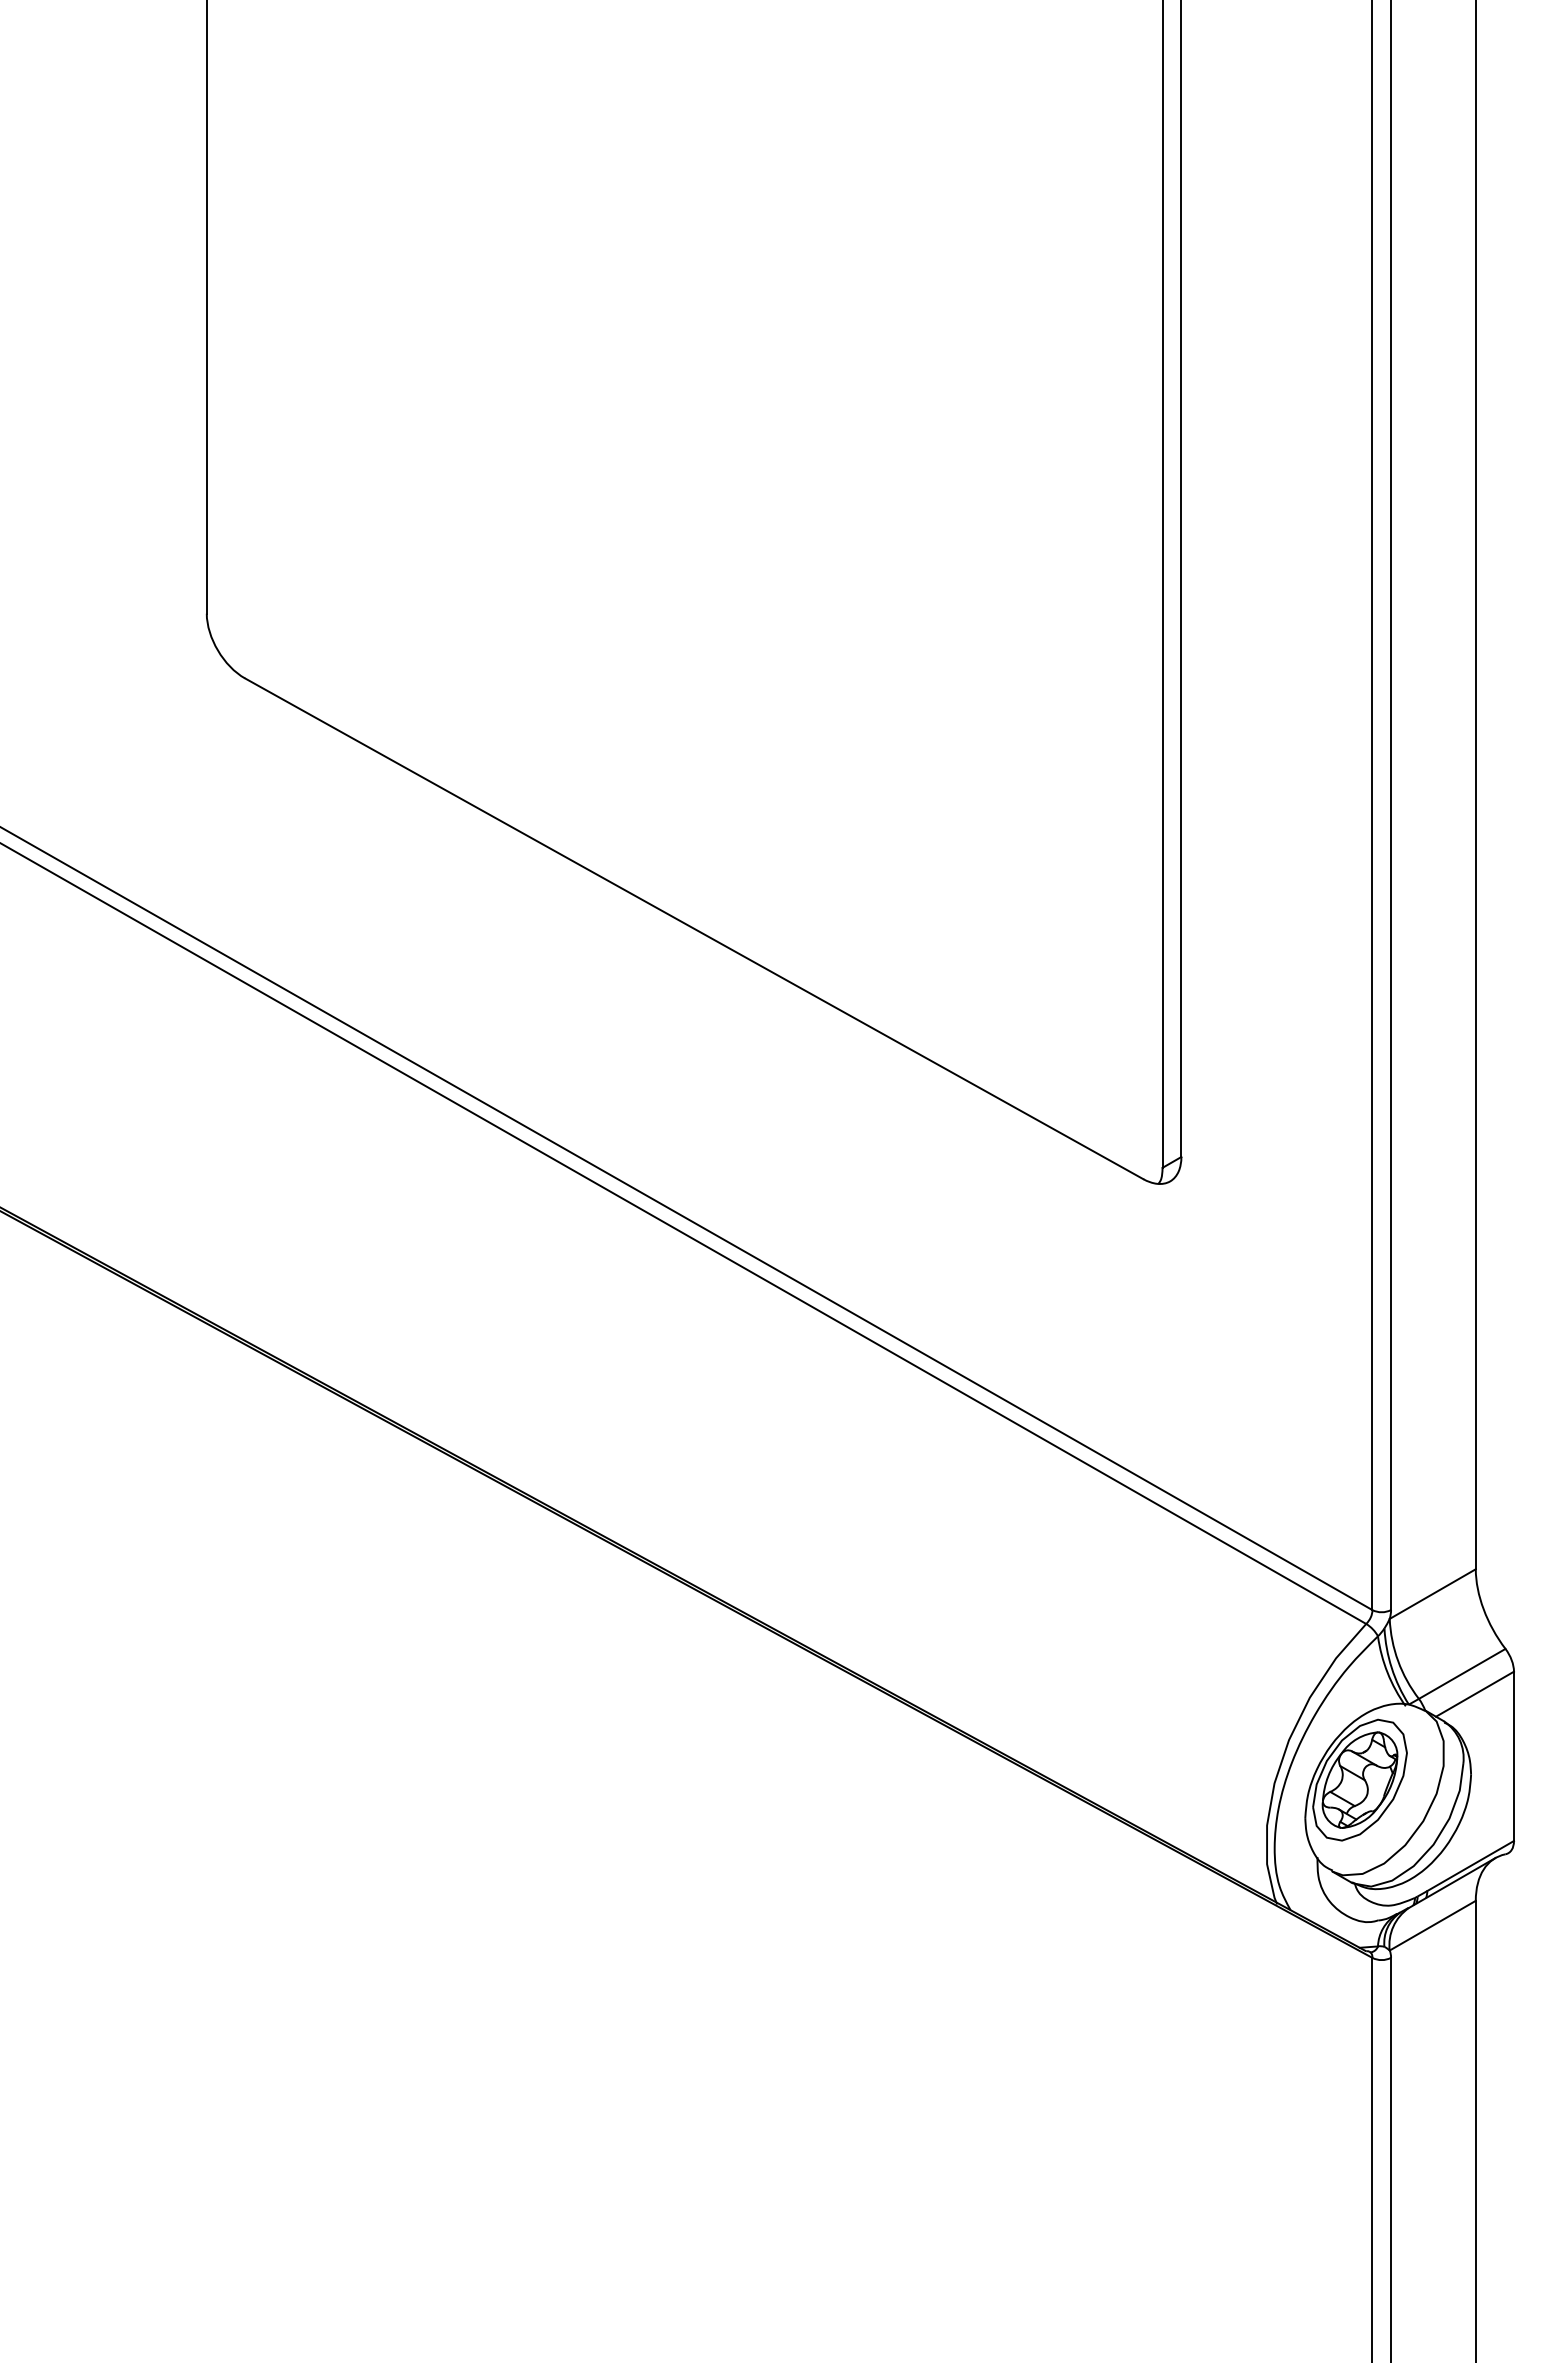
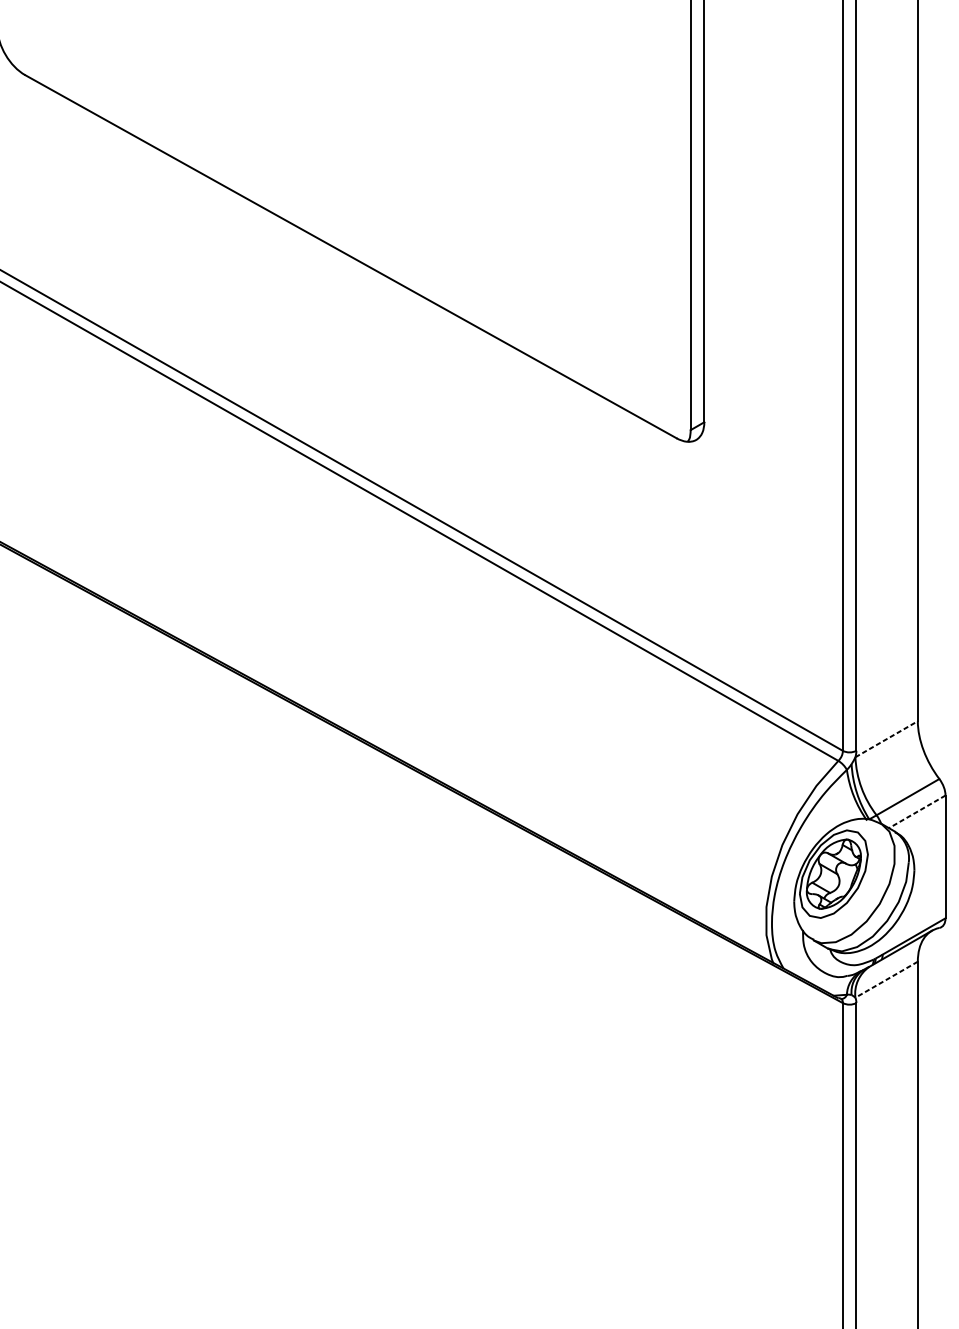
line: (1432, 1594) -> (886, 739), solid -> dashed
line: (1474, 1694) -> (916, 812), solid -> dashed
line: (1432, 1925) -> (886, 979), solid -> dashed

